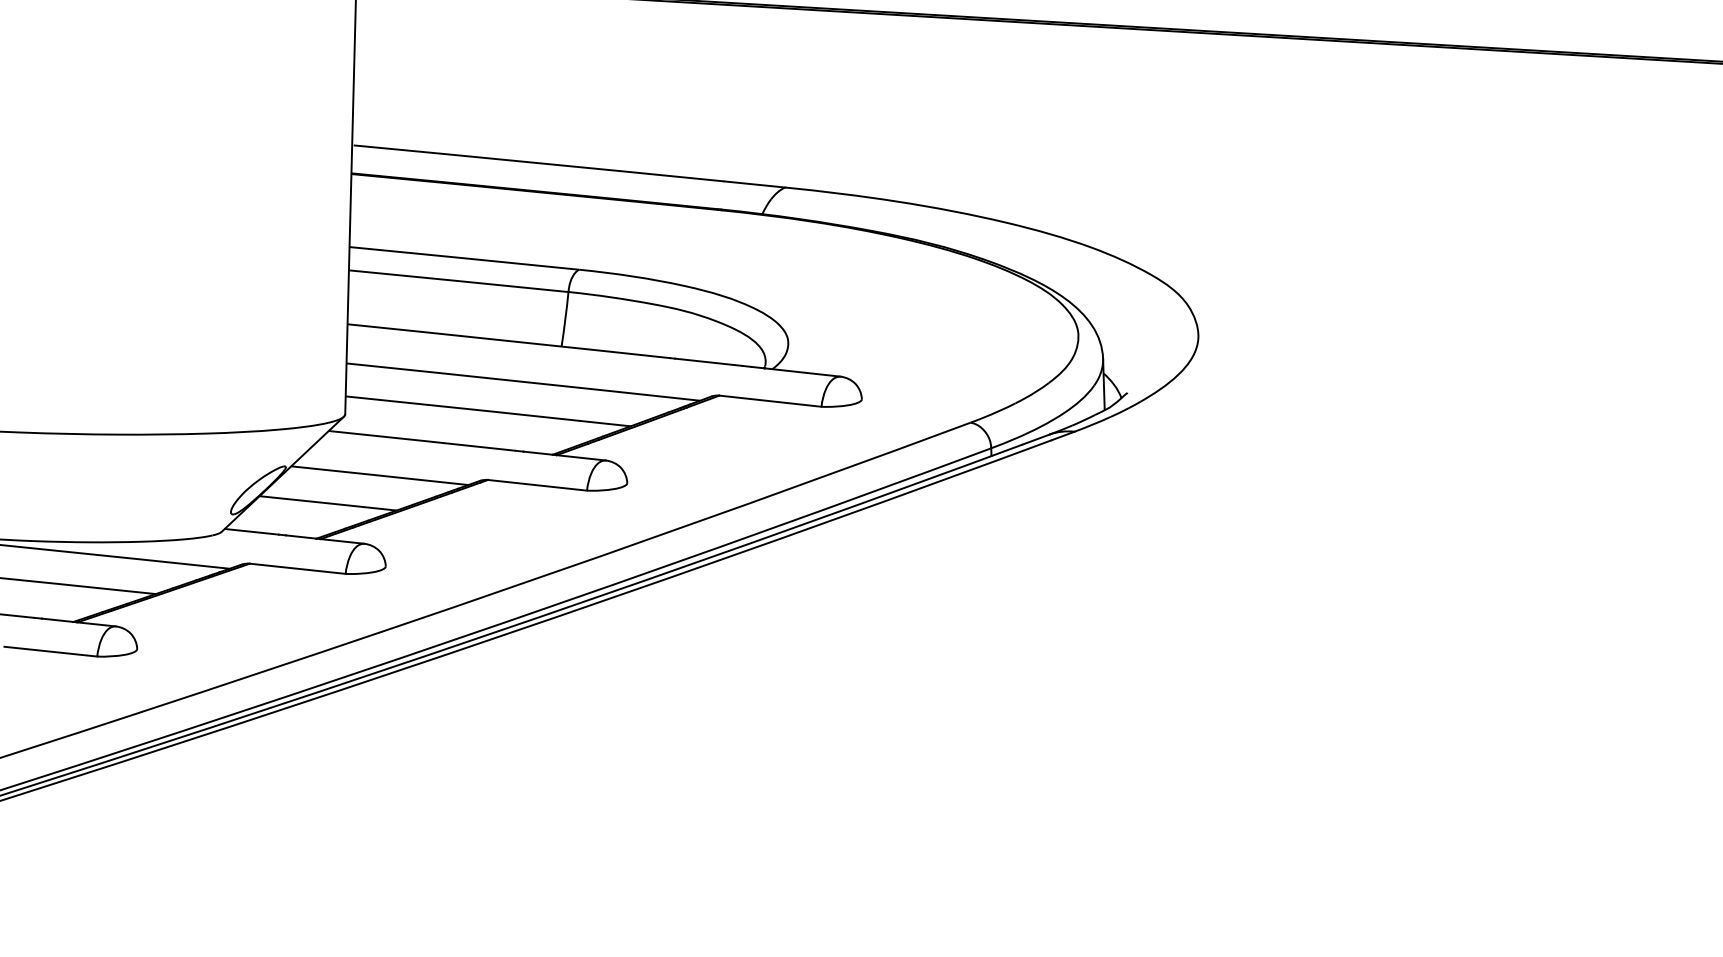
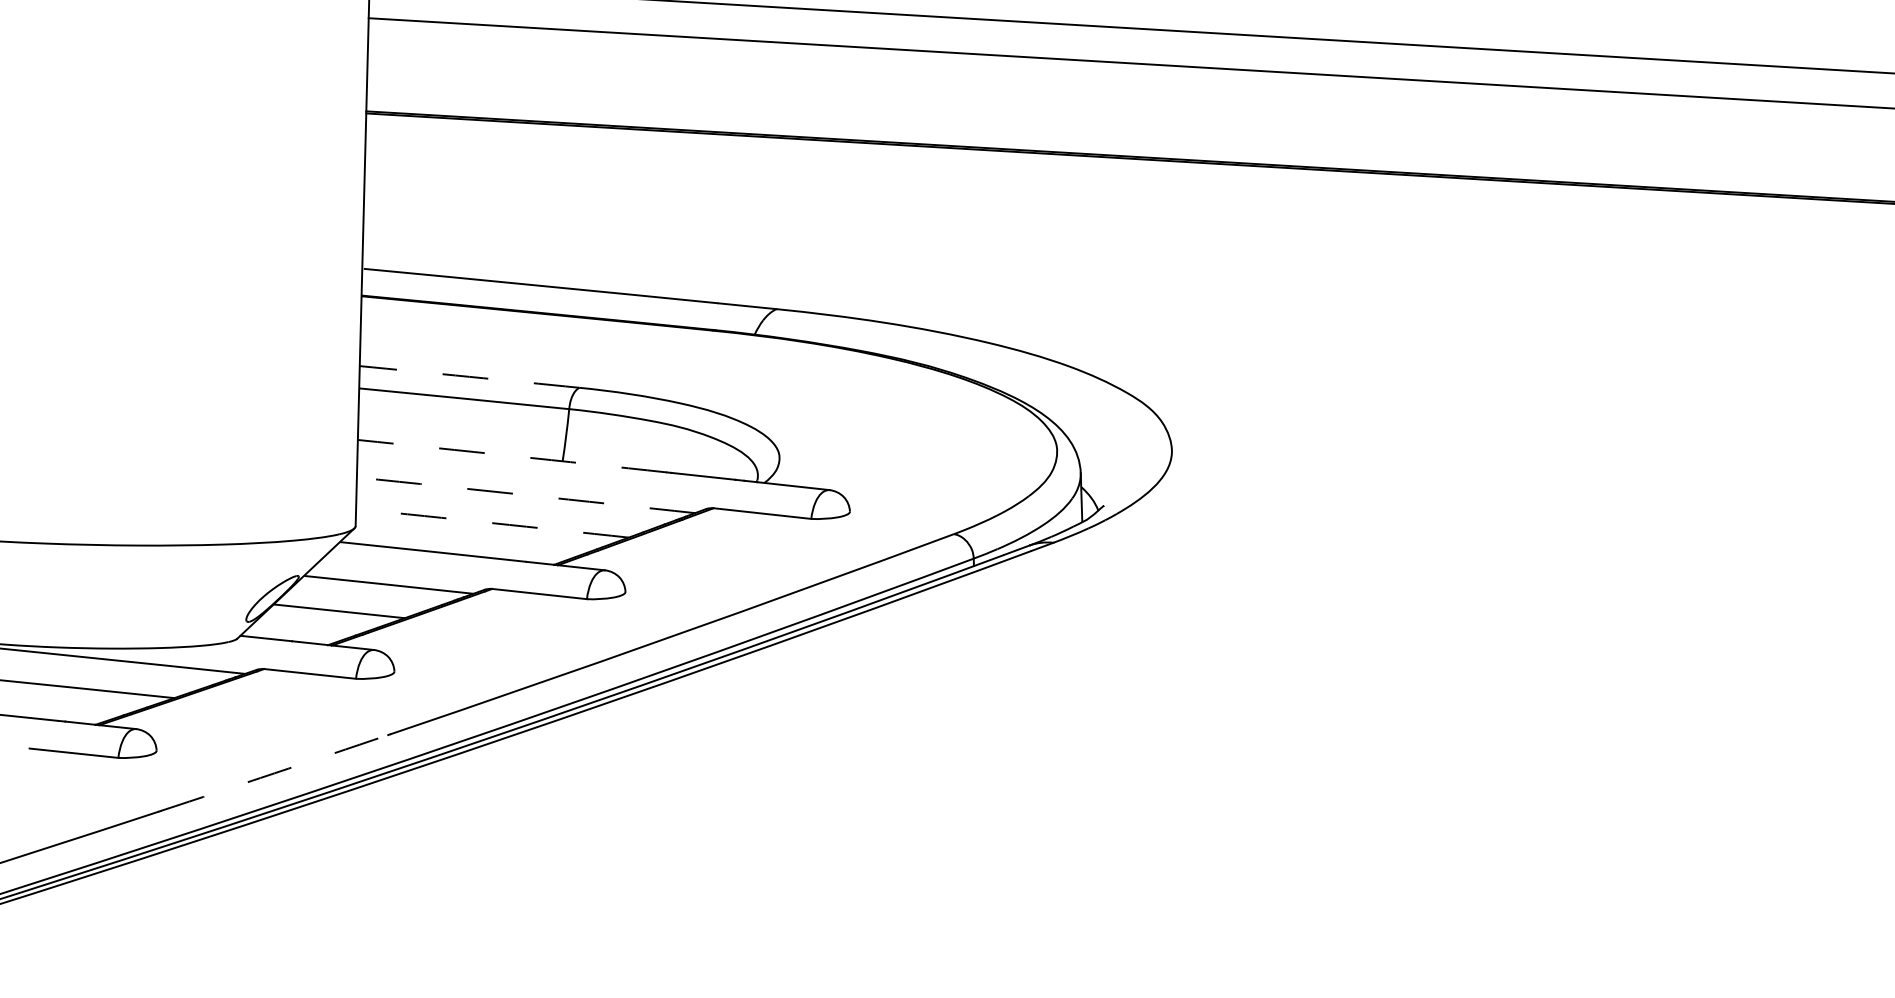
arc: (464, 257) -> (469, 376), solid -> dashed
arc: (509, 341) -> (512, 456), solid -> dashed
arc: (523, 382) -> (526, 495), solid -> dashed
arc: (488, 411) -> (492, 523), solid -> dashed
arc: (260, 672) -> (274, 773), solid -> dashed

